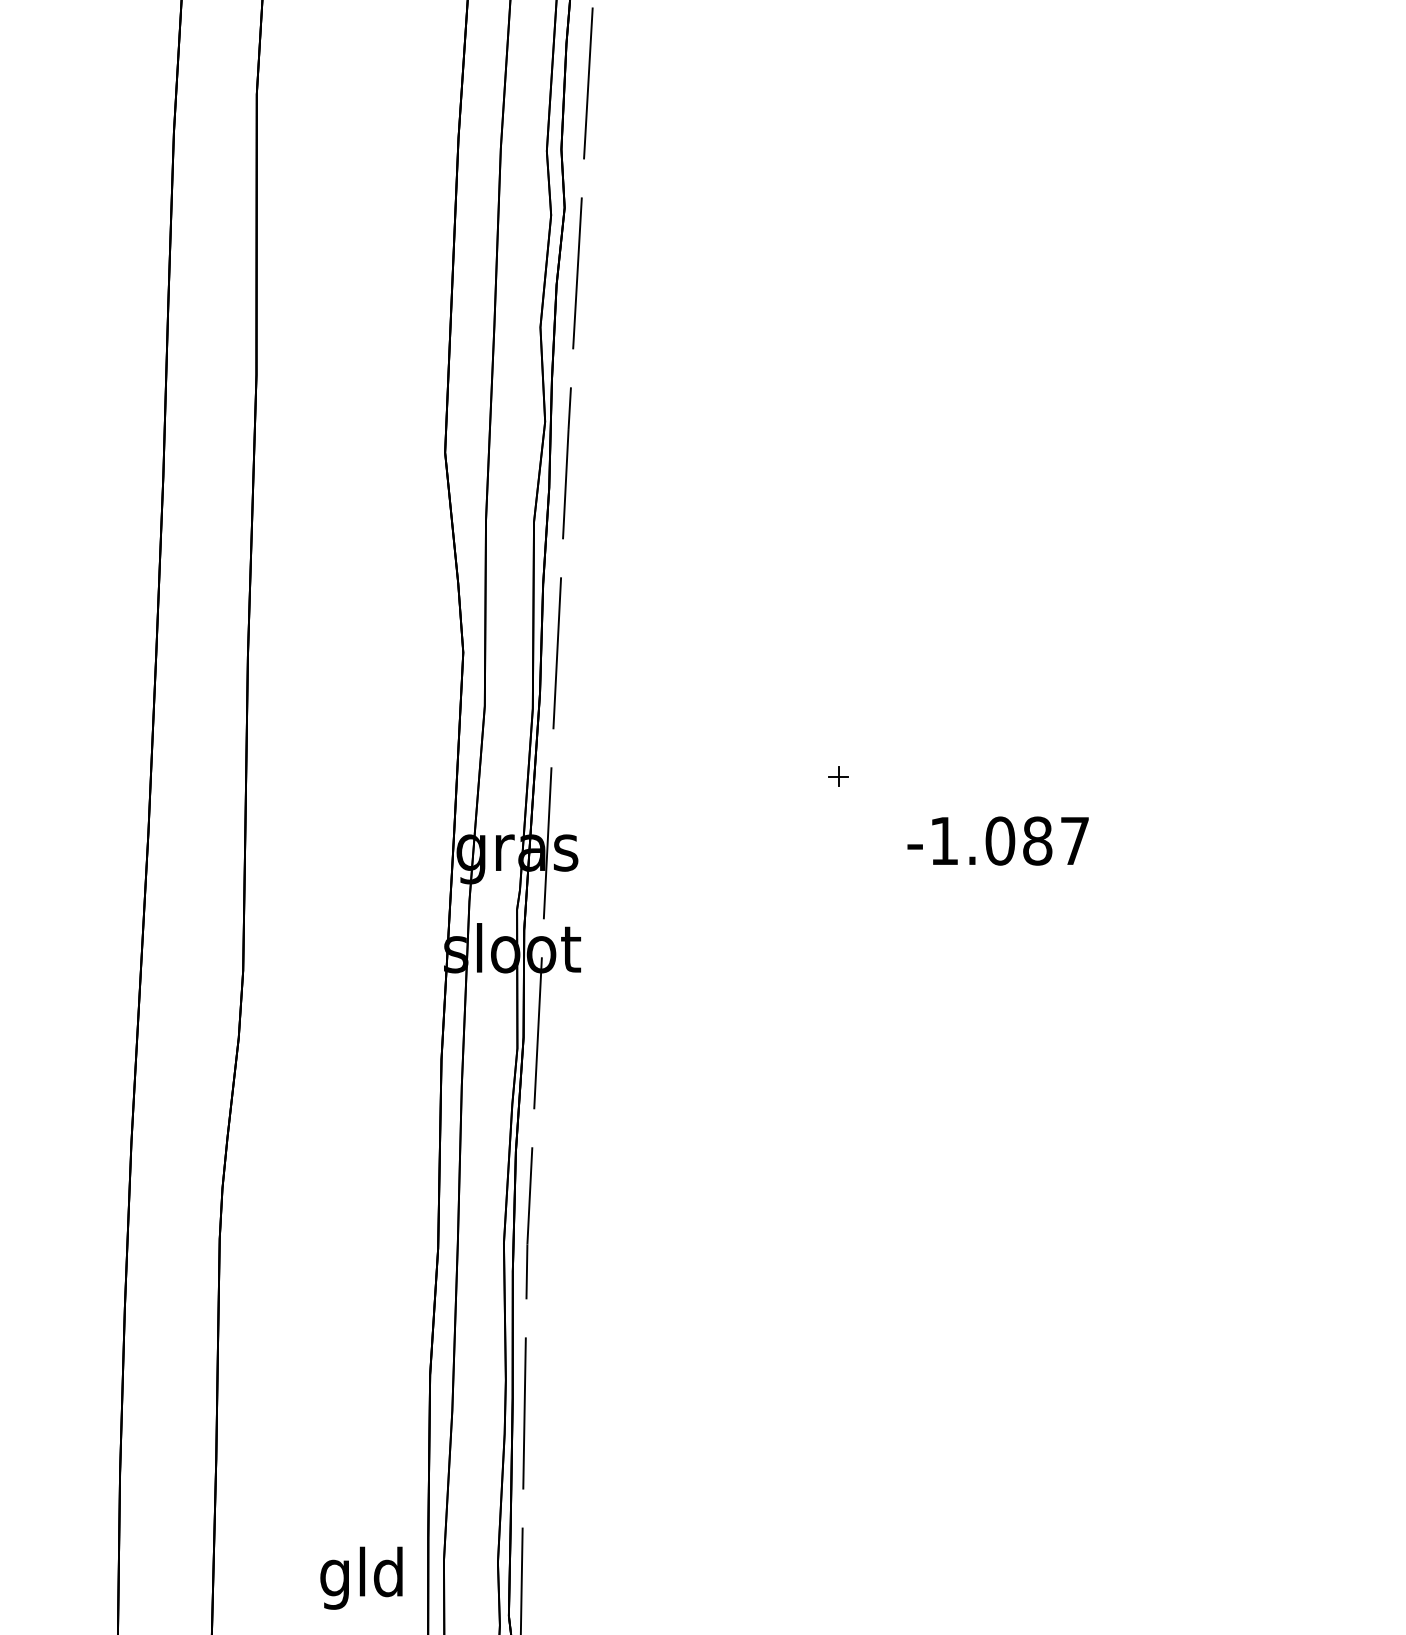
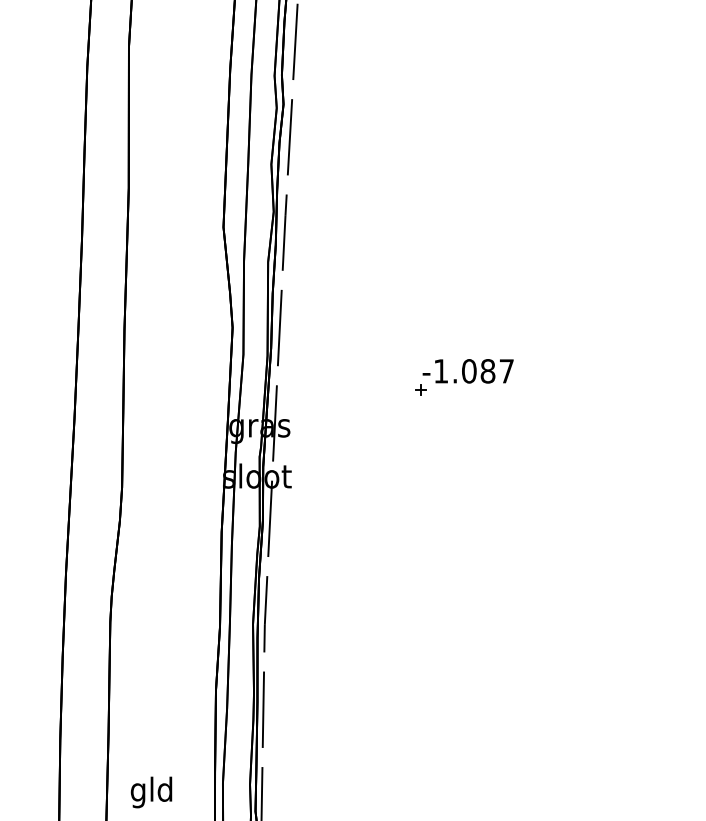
text: (996, 841) -> (467, 371), moved
text: (361, 1578) -> (151, 792), moved

